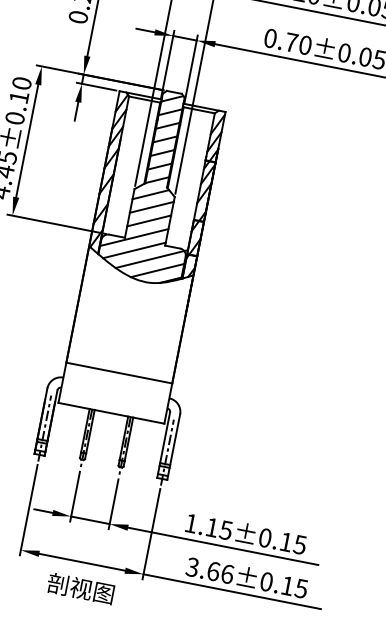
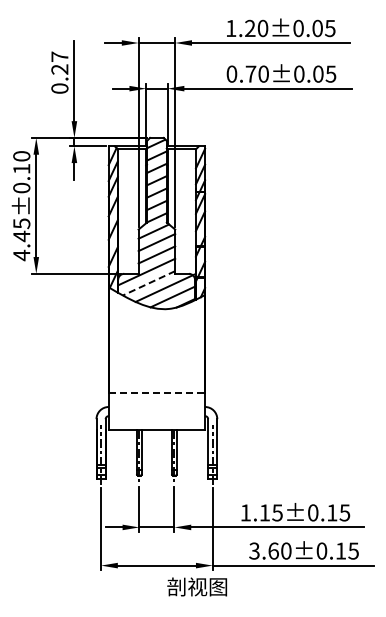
line: (134, 250) -> (149, 283), solid -> dashed
line: (119, 373) -> (157, 393), solid -> dashed
text: (227, 573) -> (286, 550), 3.66±0.15 -> 3.60±0.15
text: (80, 587) -> (196, 586), moved

